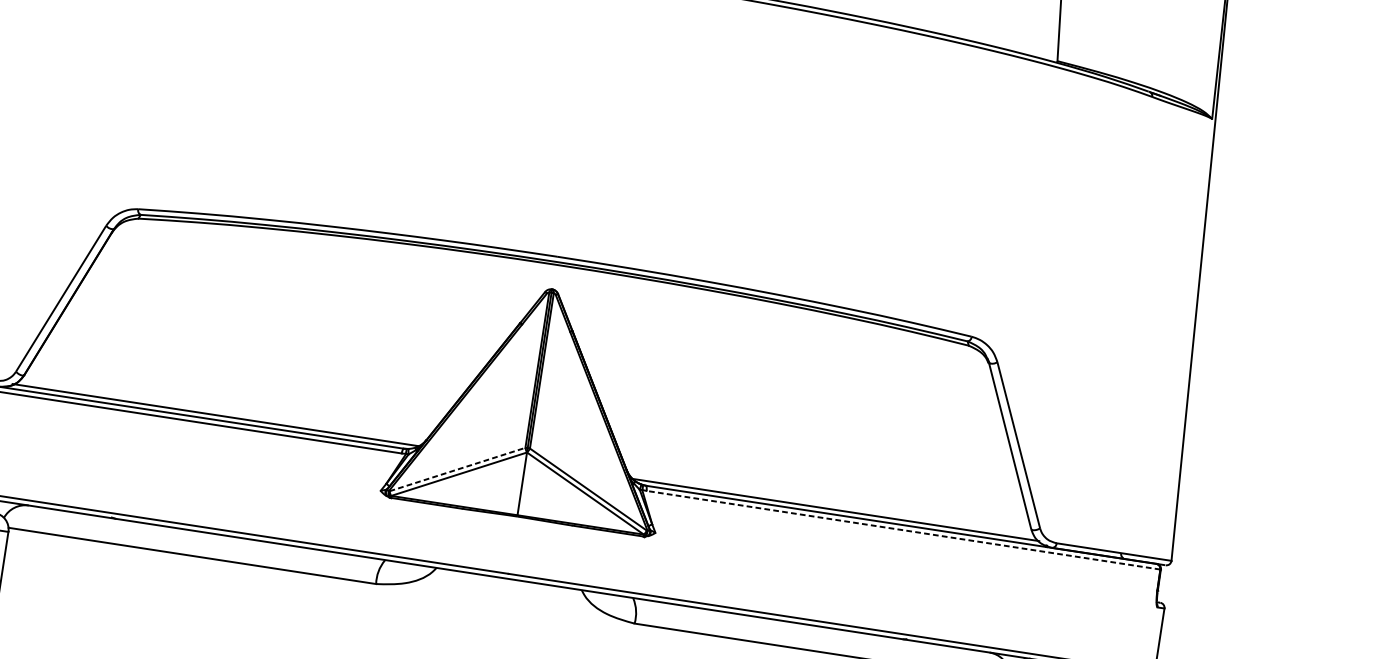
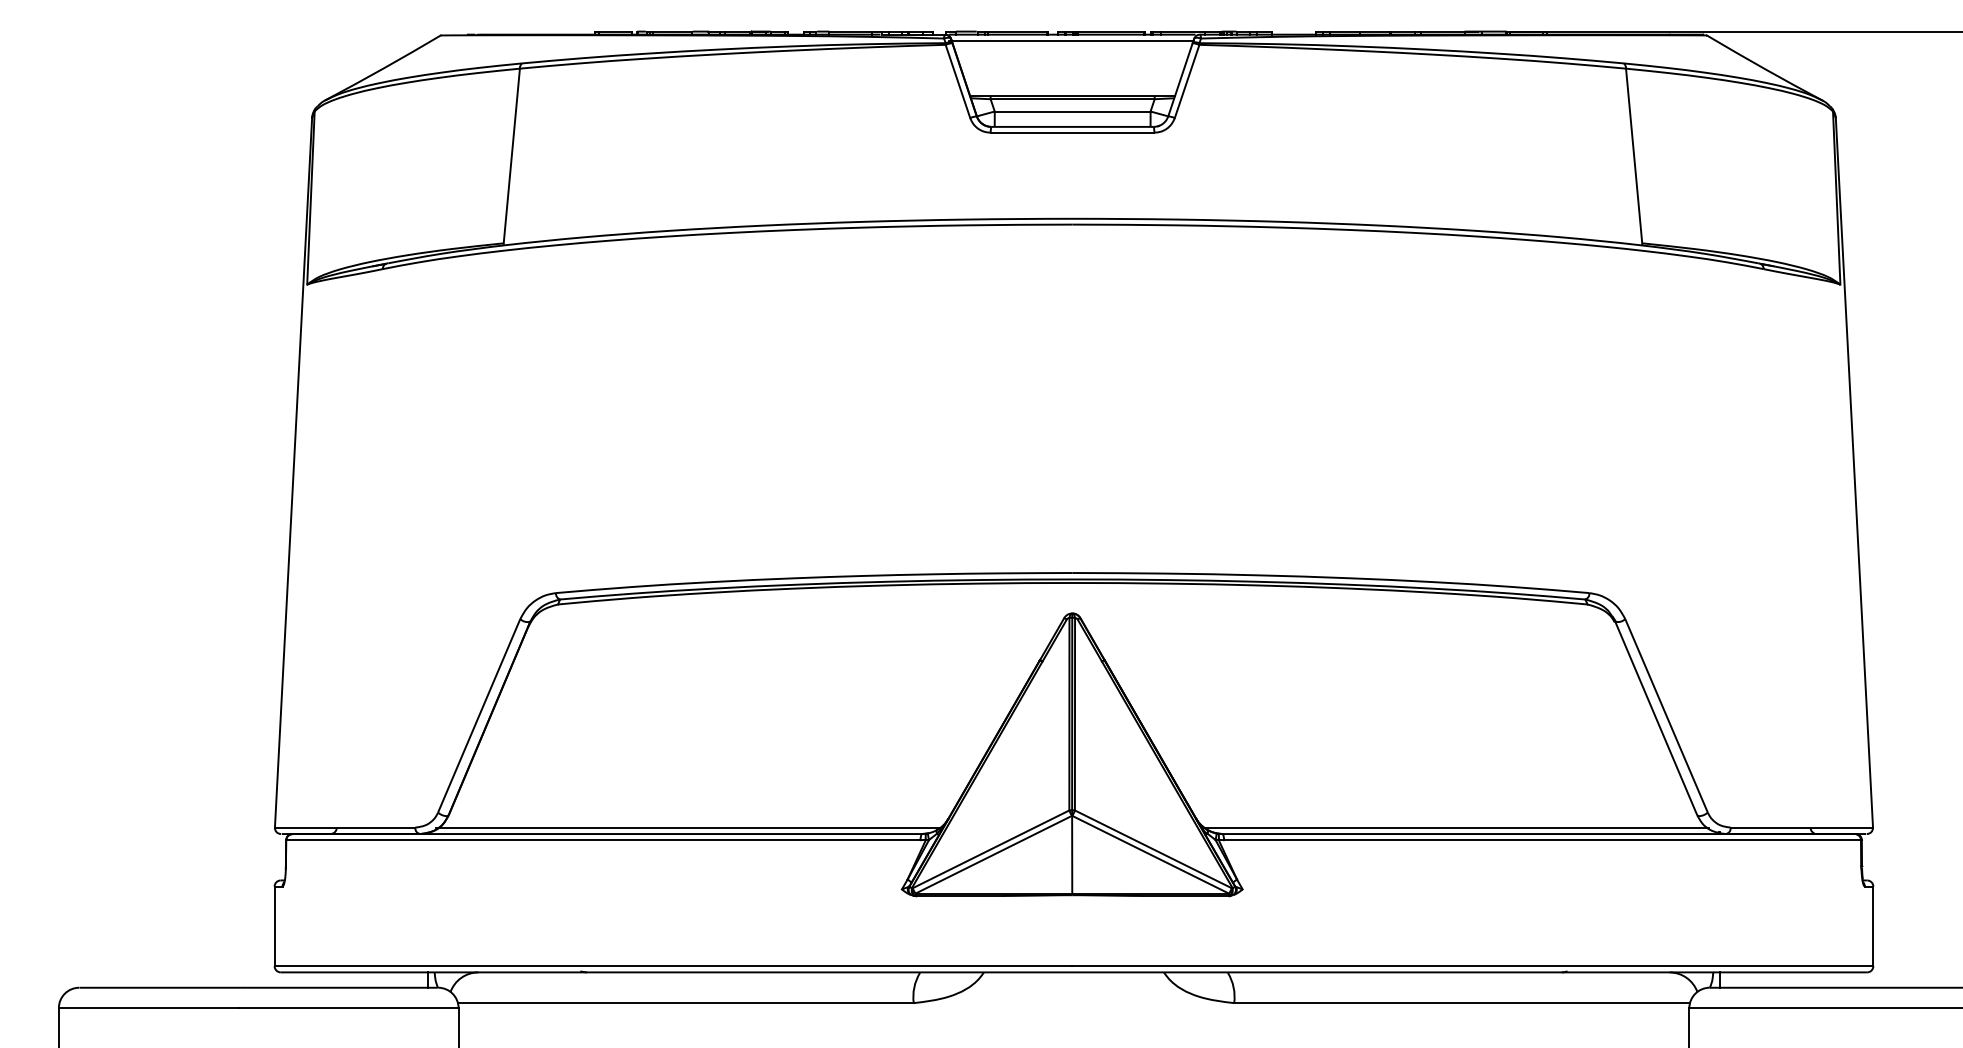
line: (457, 469) -> (991, 849), dashed -> solid
line: (903, 530) -> (1542, 840), dashed -> solid

